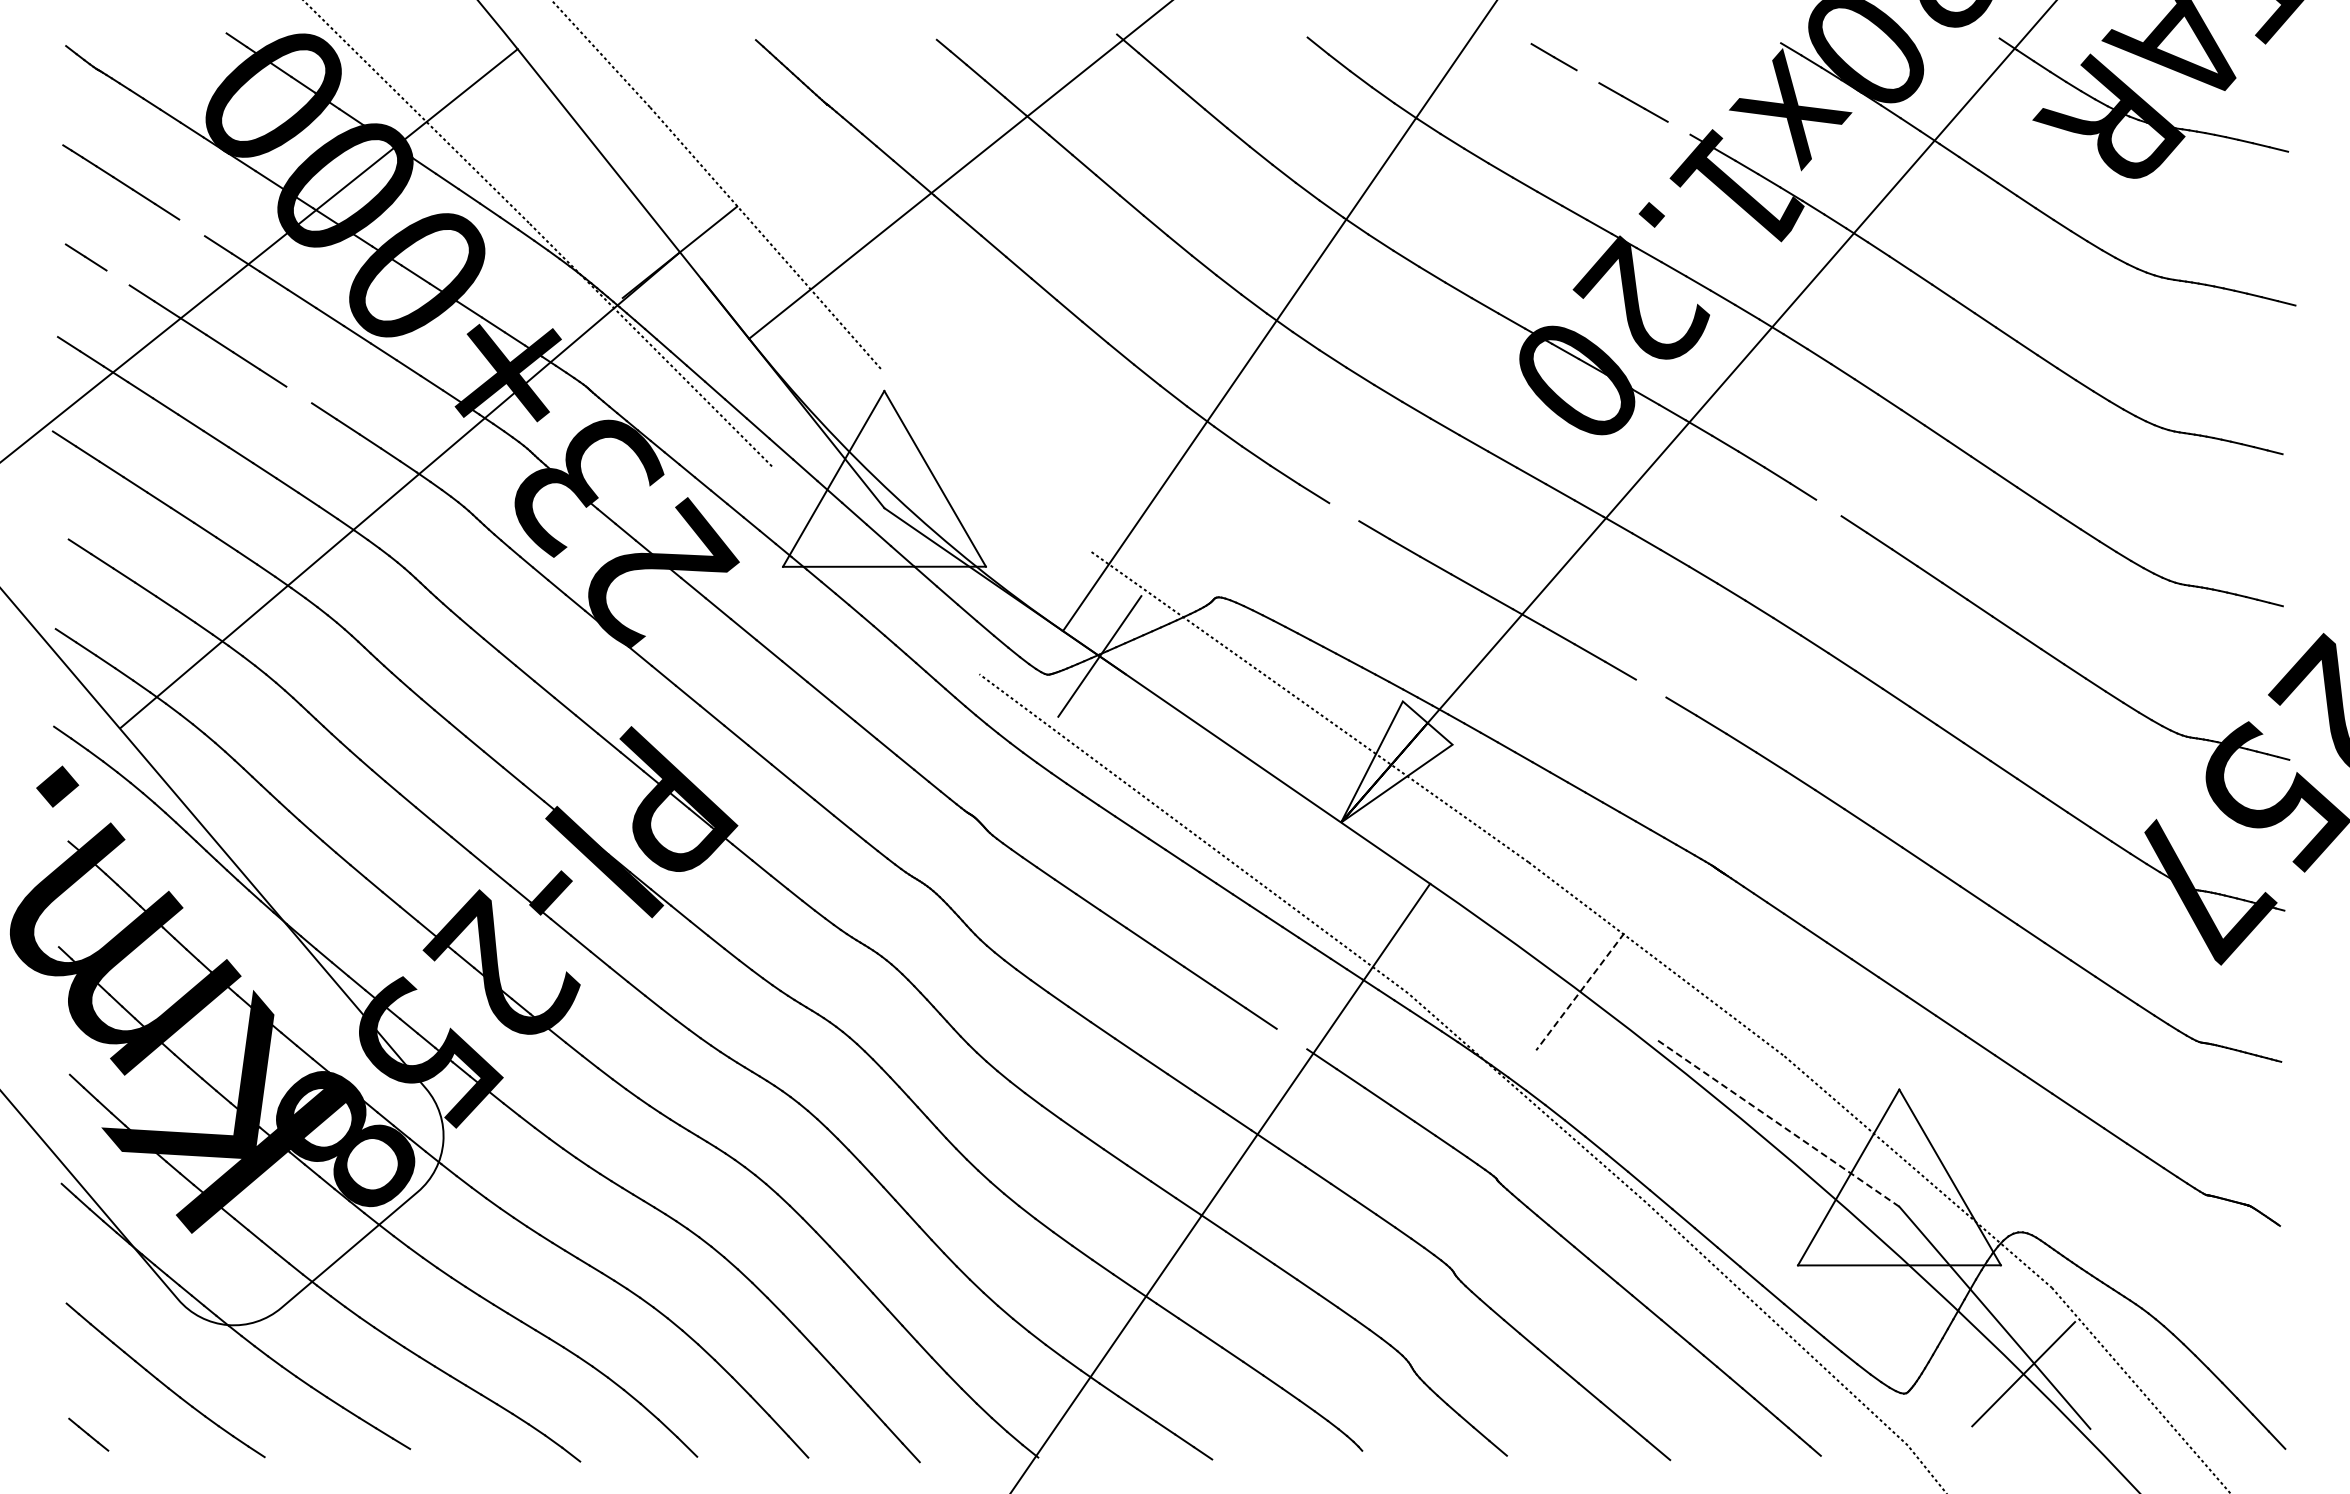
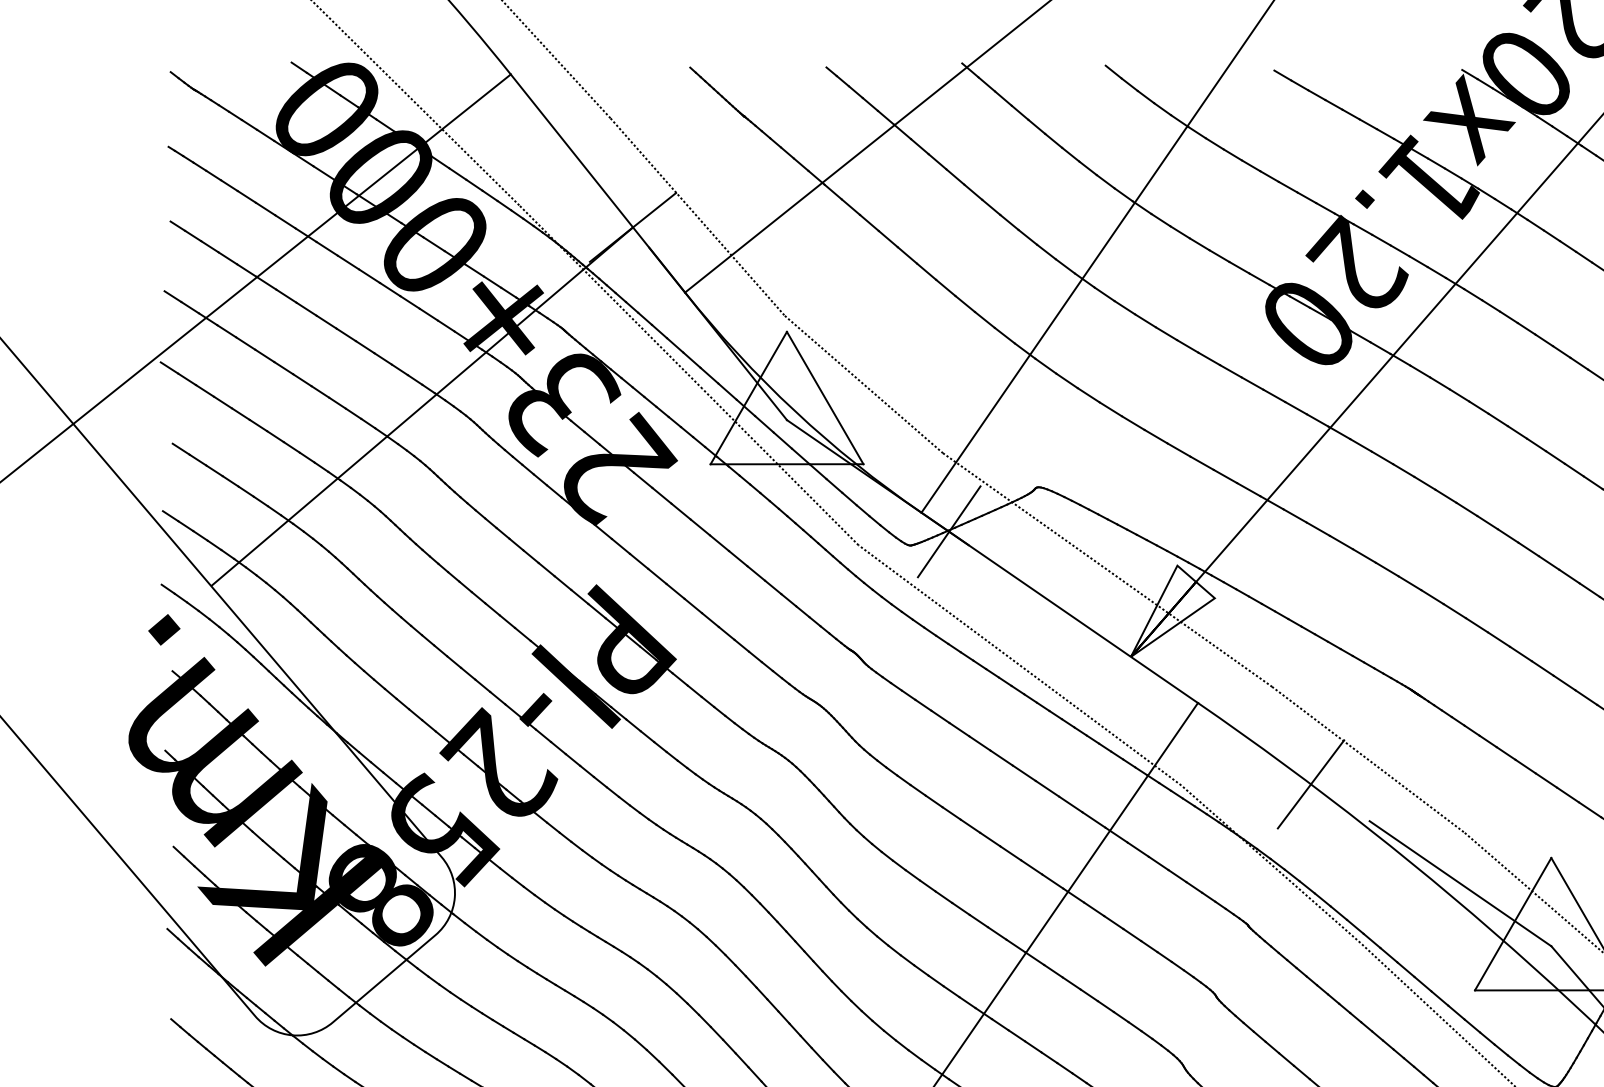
line: (1587, 76) -> (1316, 95), added
line: (1678, 127) -> (1385, 133), added
line: (191, 227) -> (265, 208), added
line: (117, 277) -> (209, 246), added
line: (299, 394) -> (346, 334), added
line: (986, 460) -> (863, 384), added
line: (1828, 507) -> (1497, 419), added
line: (1344, 512) -> (1133, 423), added
line: (875, 570) -> (780, 467), added
line: (1650, 688) -> (1363, 555), added
line: (1579, 992) -> (1310, 784), dashed -> solid
line: (1291, 1038) -> (1093, 819), added
line: (1778, 1123) -> (1460, 883), dashed -> solid

